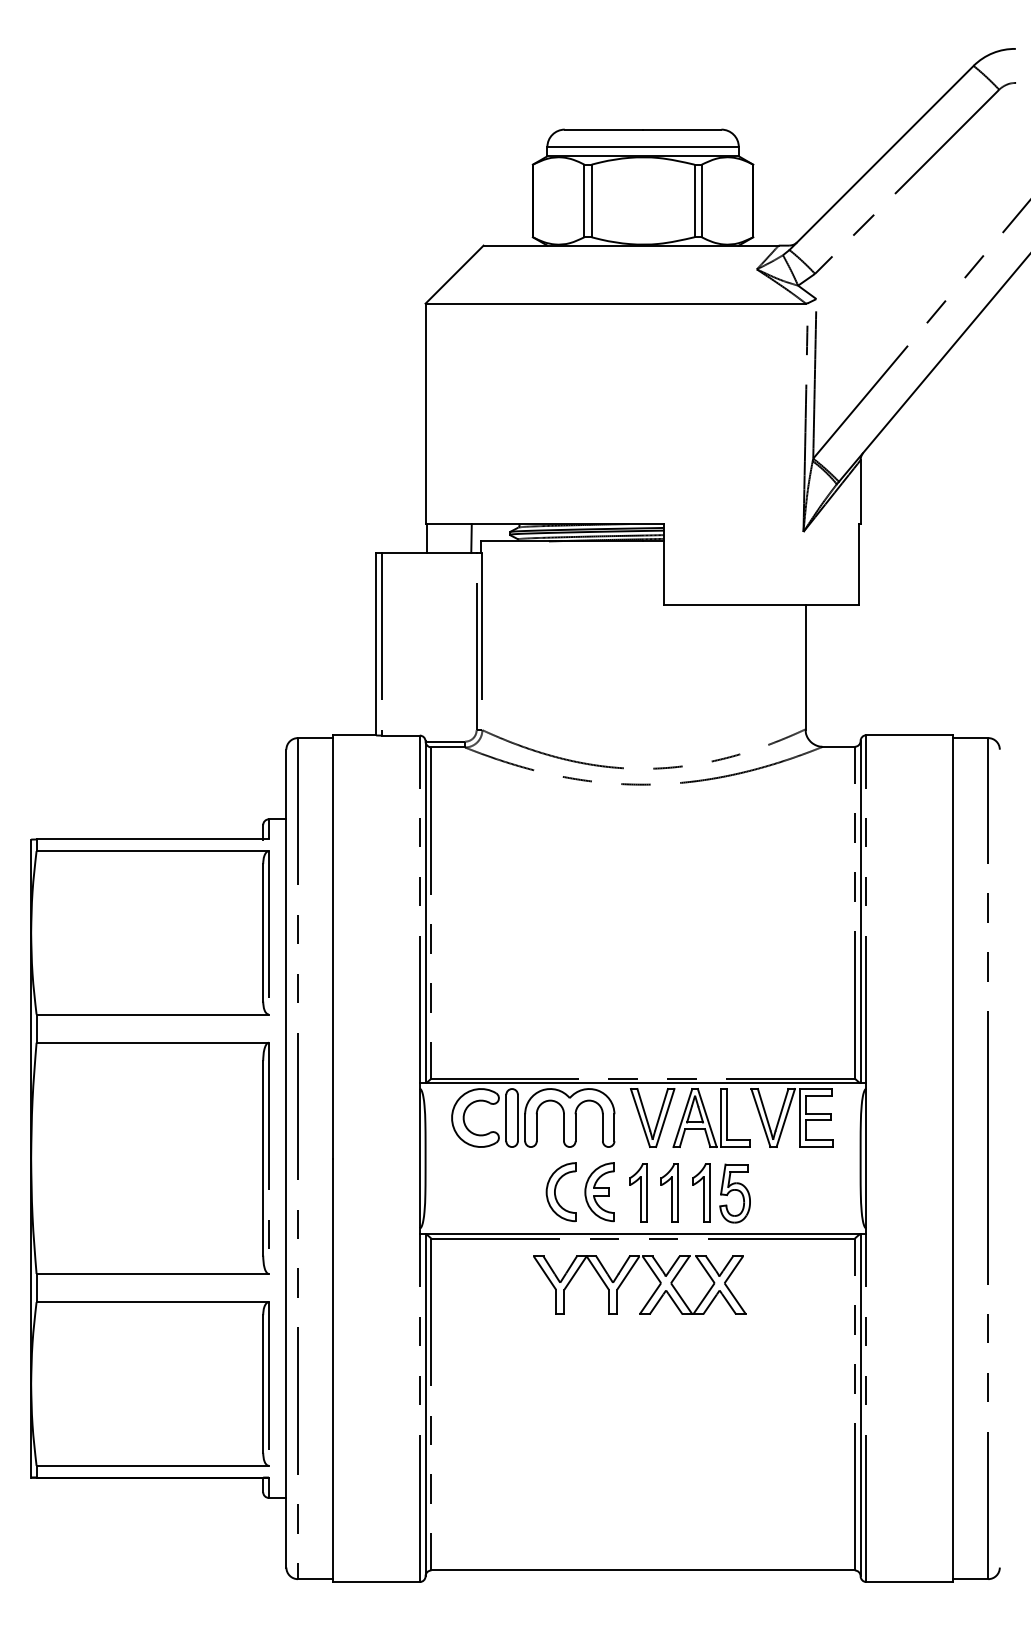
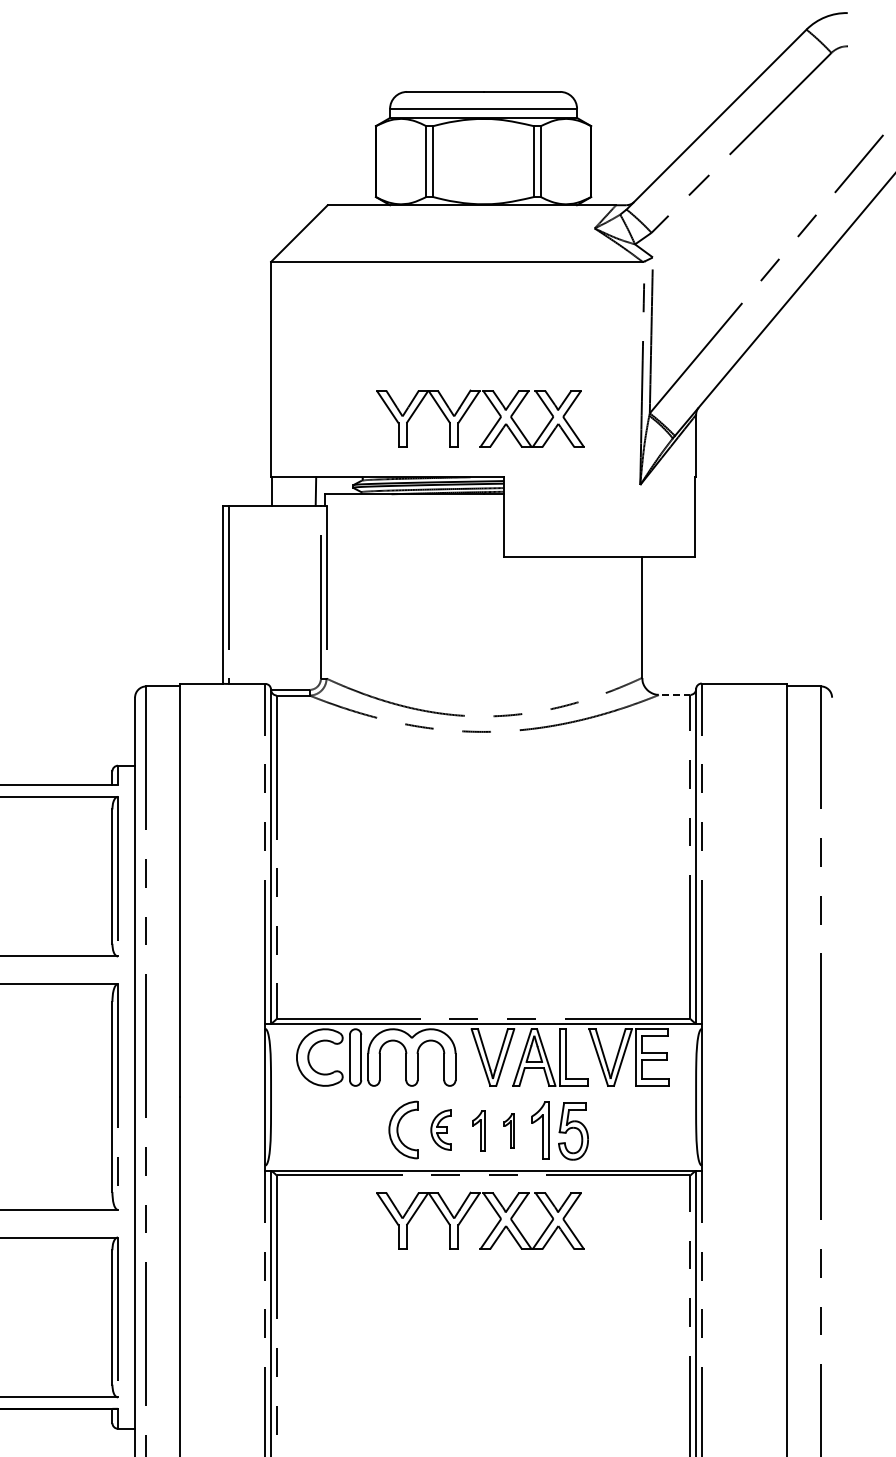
part: (627, 455) -> (468, 410), added
line: (838, 746) -> (674, 694), solid -> dashed
part: (599, 1192) -> (440, 1130), size x0.7
part: (638, 1192) -> (479, 1130), size x0.7
part: (669, 1192) -> (509, 1130), size x0.6

